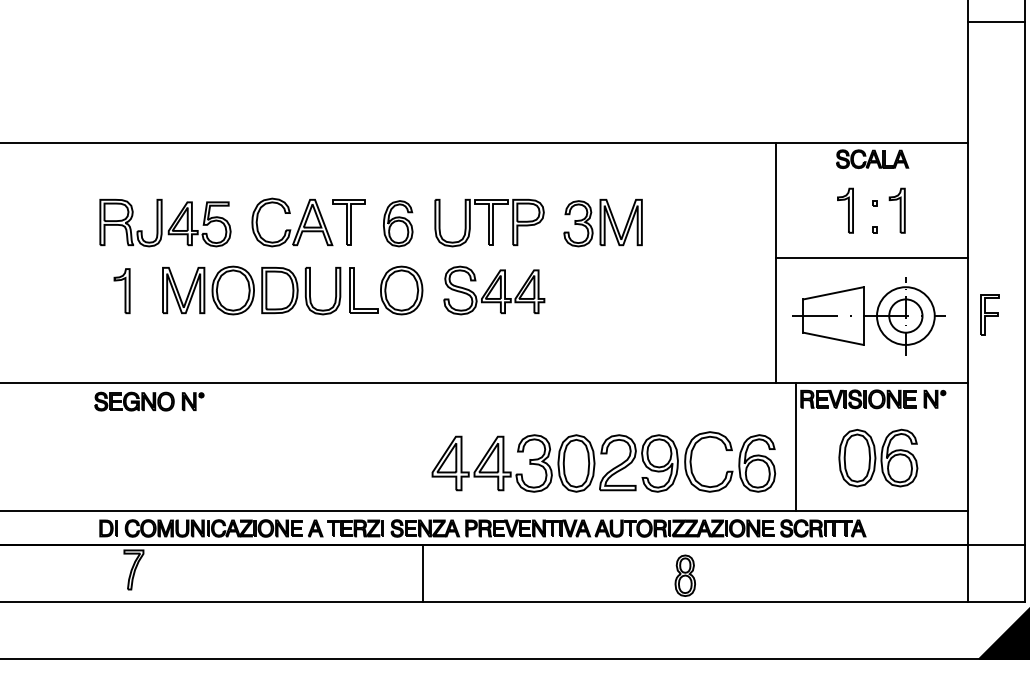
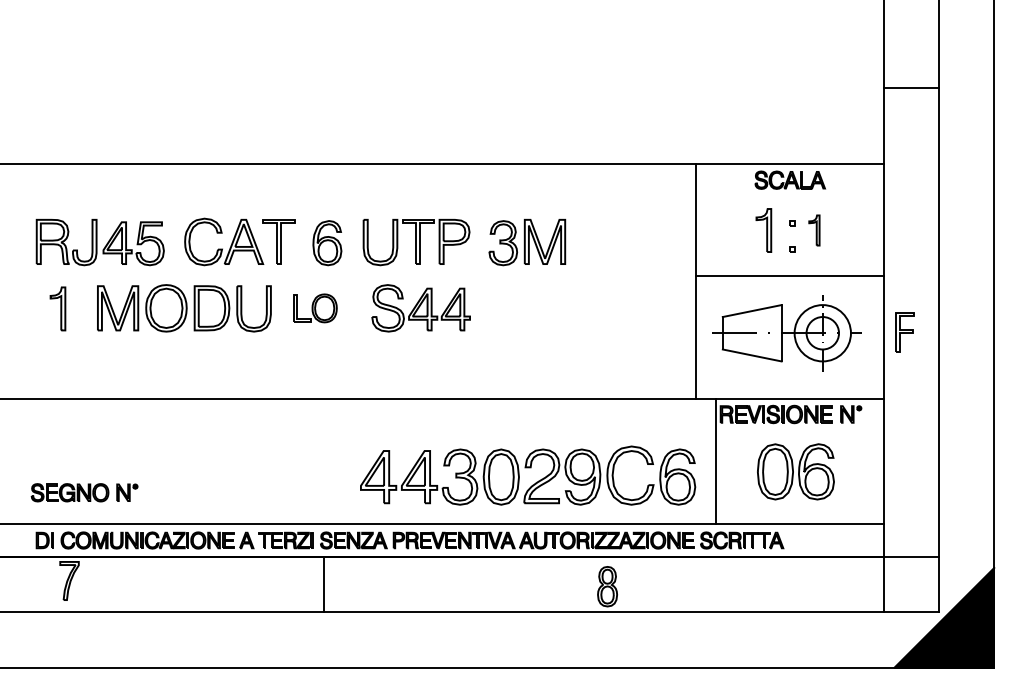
line: (995, 22) -> (910, 88), moved
part: (897, 210) -> (814, 230), size x0.7
part: (386, 290) -> (315, 308), size x0.6
part: (149, 401) -> (84, 492), moved
line: (422, 573) -> (324, 584), moved

